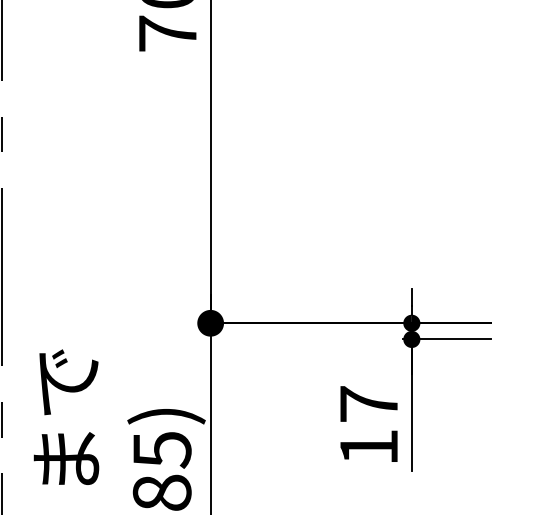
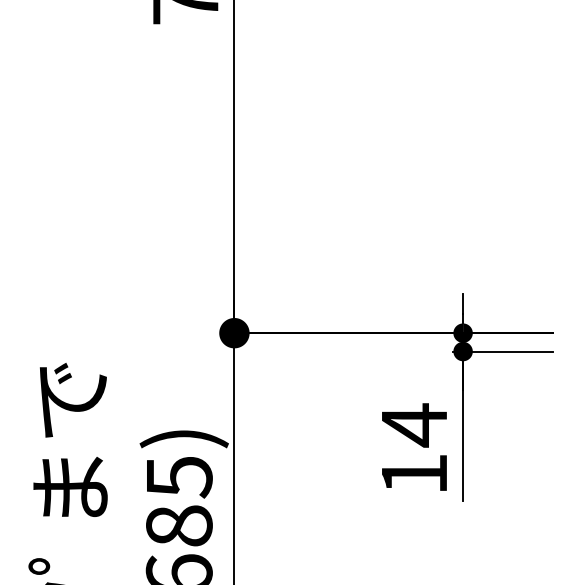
text: (368, 404) -> (413, 425), 17 -> 14

